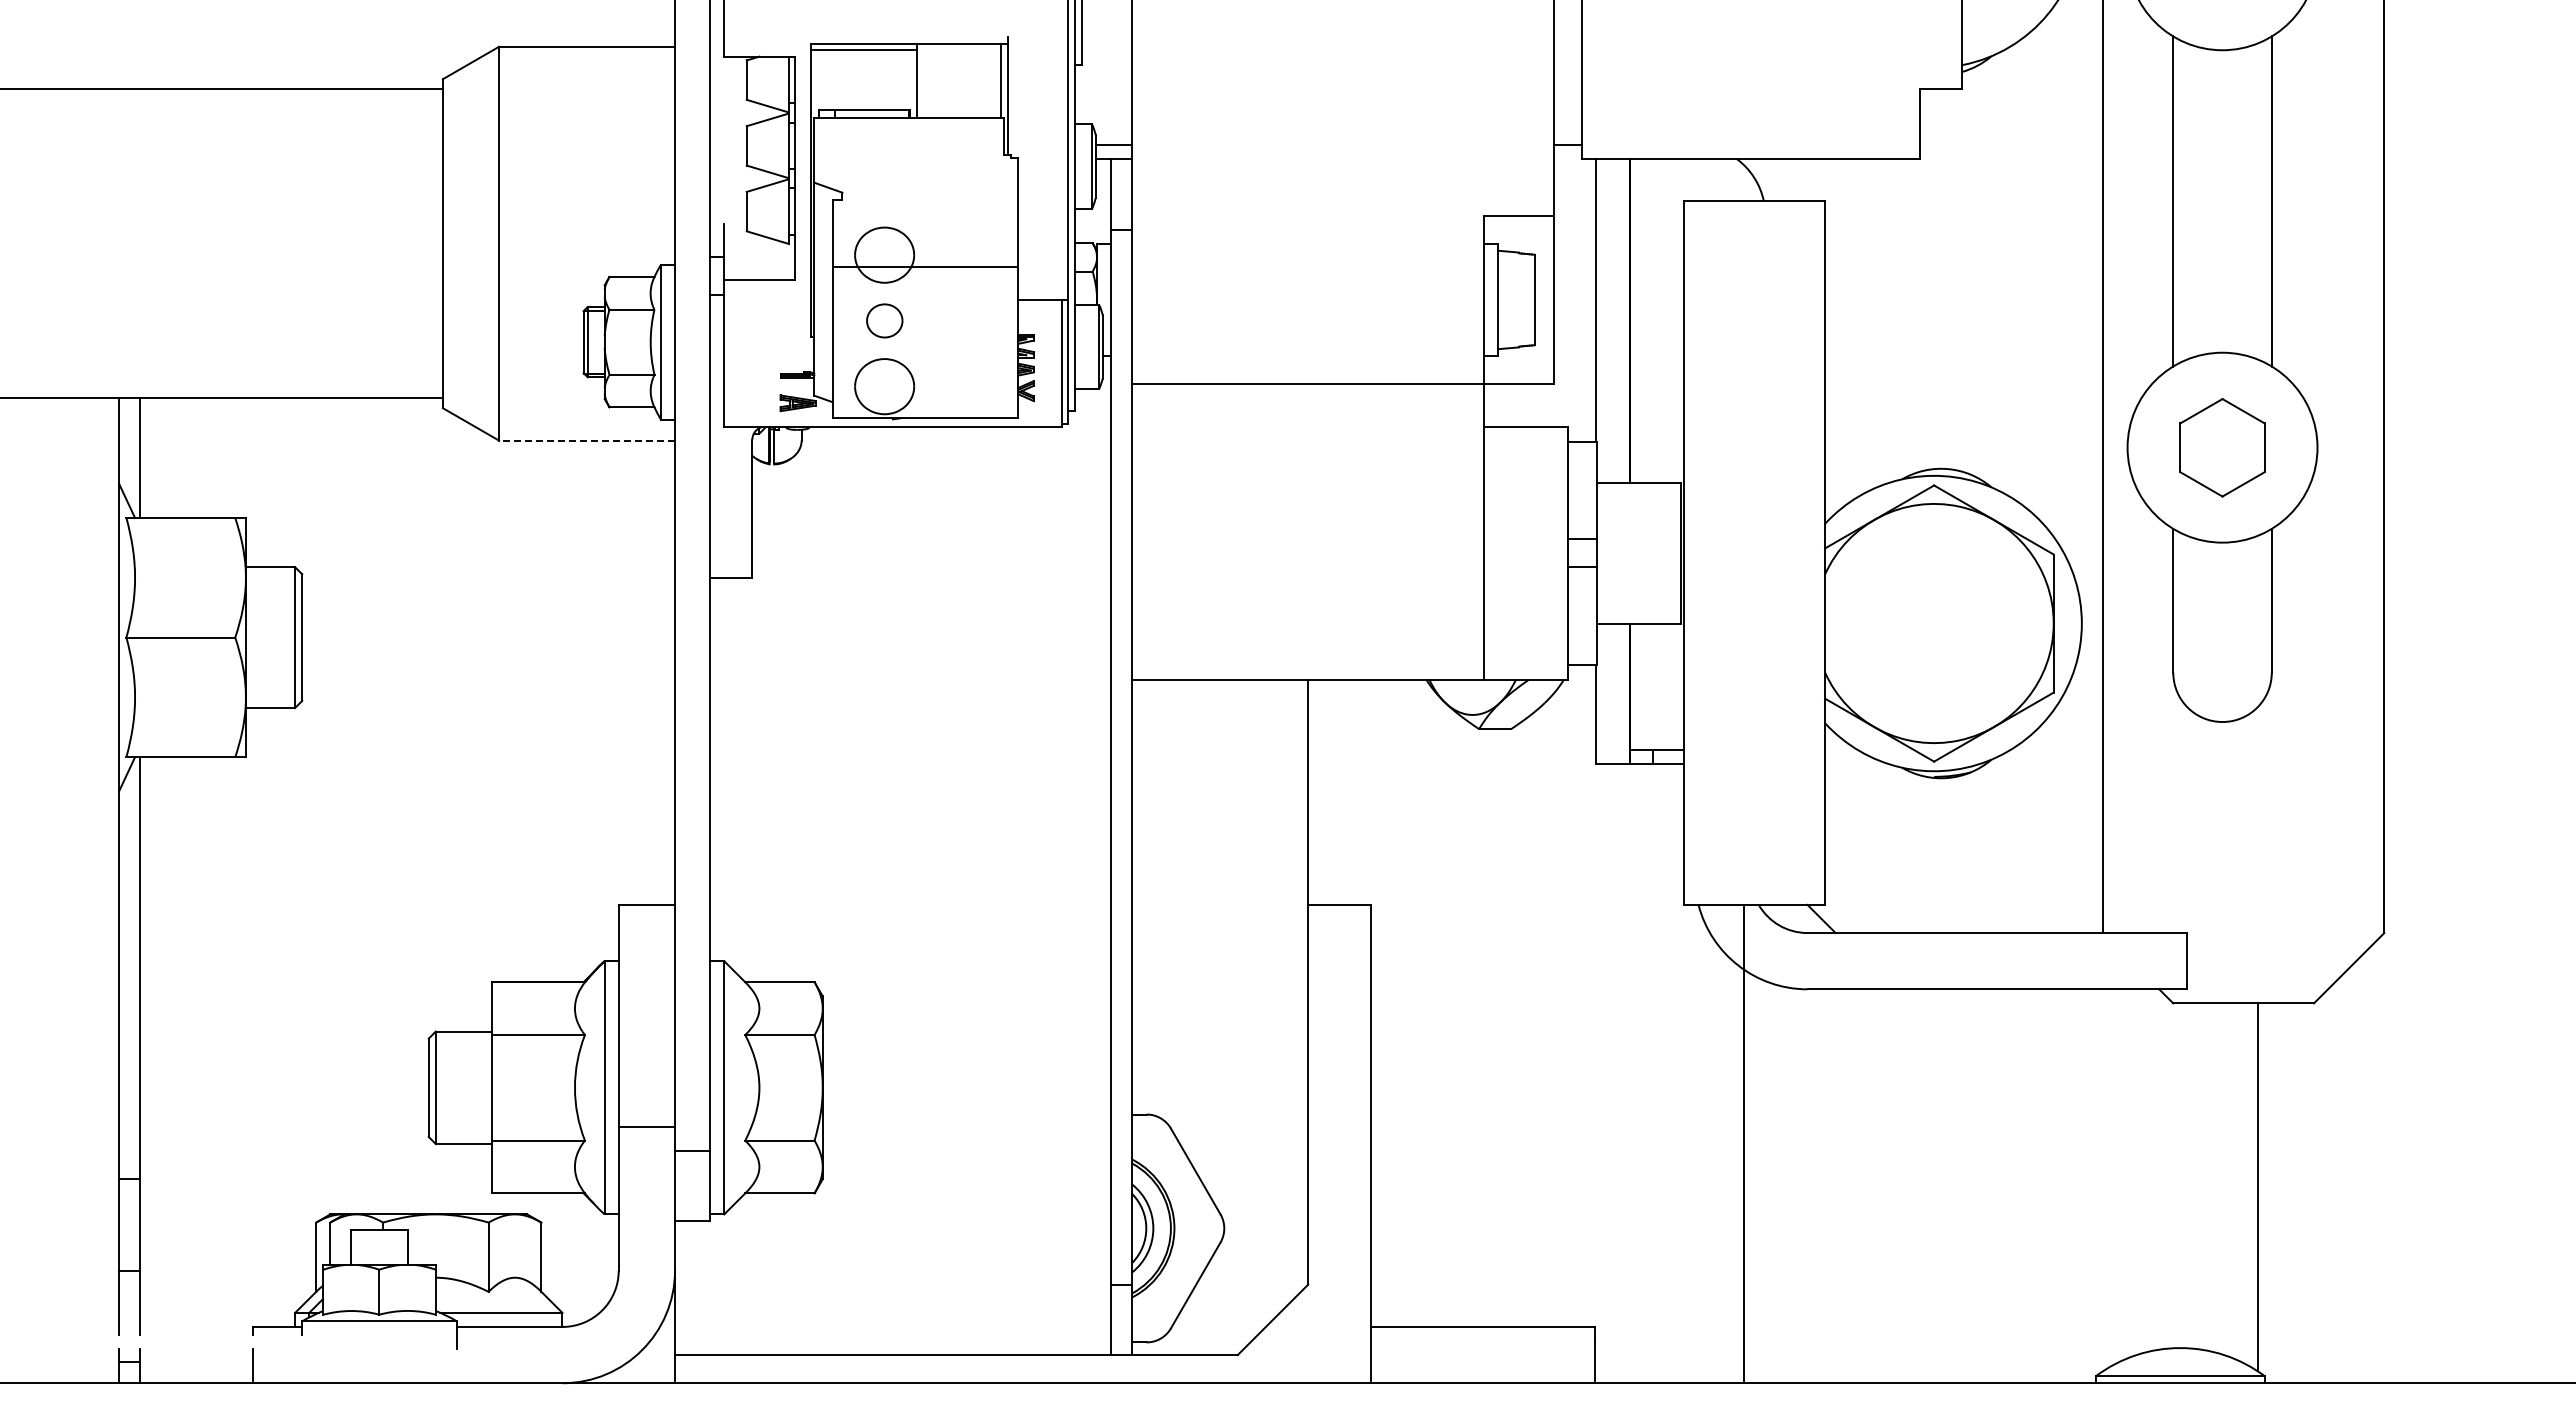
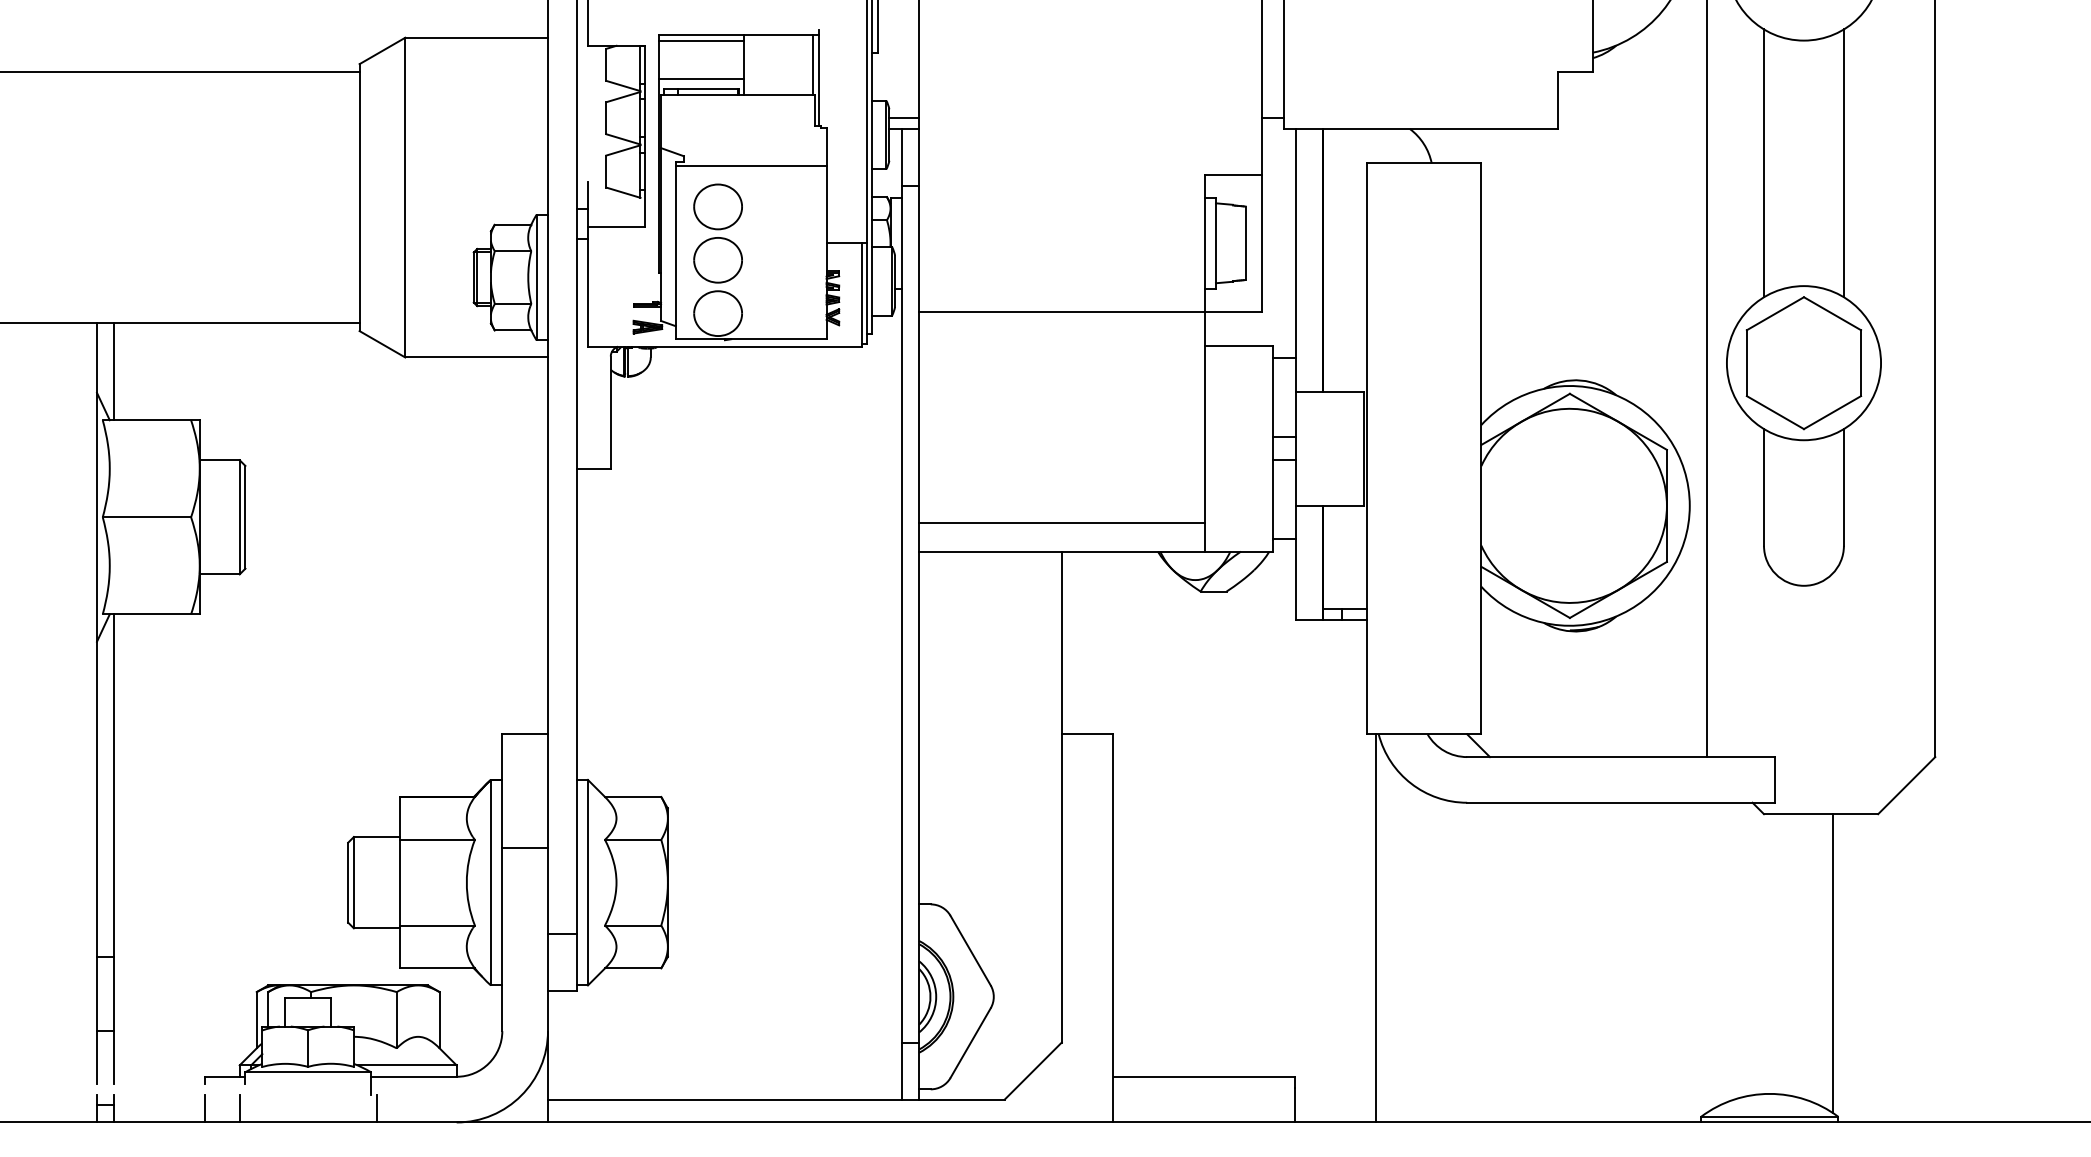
line: (863, 97) -> (700, 78), added
line: (925, 267) -> (751, 166), moved
part: (884, 320) -> (718, 259), size x1.67
line: (587, 440) -> (476, 357), dashed -> solid
part: (2222, 447) -> (1803, 363), size x1.67
line: (1307, 644) -> (1061, 522), added
line: (646, 1126) -> (524, 848), moved
line: (1743, 1143) -> (1375, 927), moved
line: (295, 1366) -> (239, 1108), added
line: (463, 1366) -> (376, 1108), added

